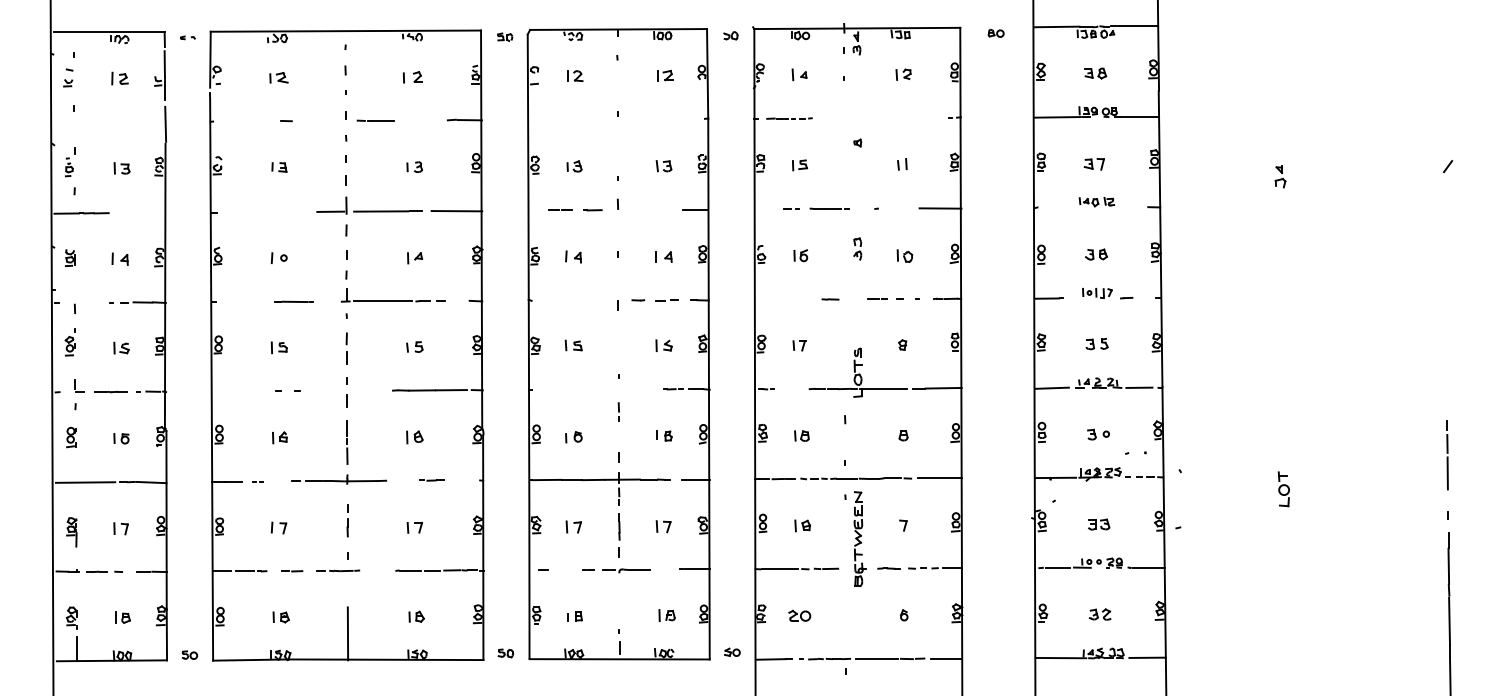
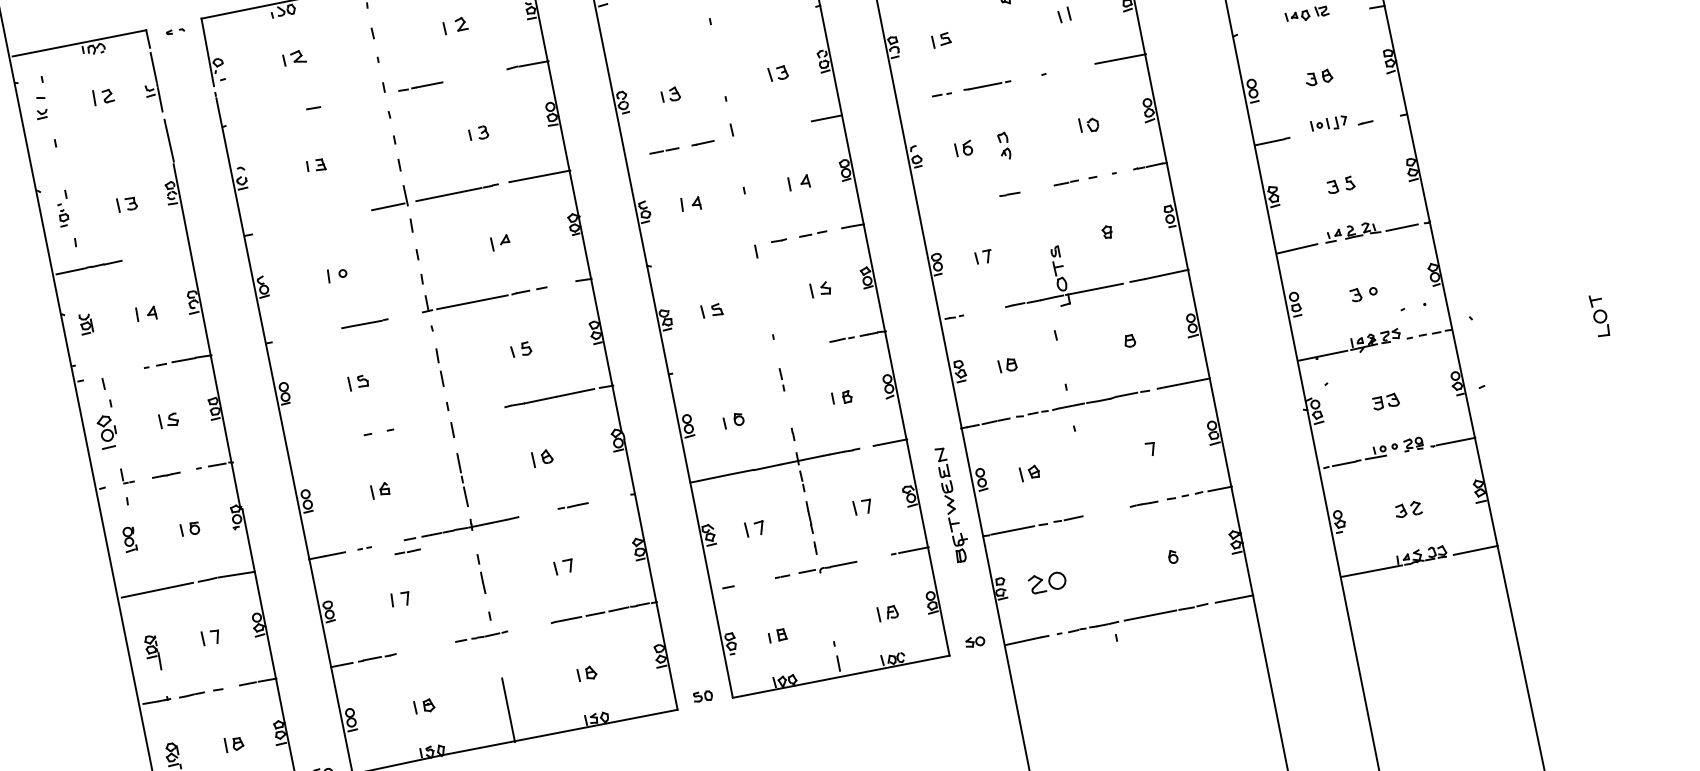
part: (857, 248) -> (1004, 145), moved
part: (69, 342) -> (105, 425), size x1.4
part: (110, 391) -> (165, 474), size x0.7
part: (859, 538) -> (952, 504), moved
line: (292, 571) -> (408, 552), moved
part: (799, 615) -> (1047, 581), size x1.4

